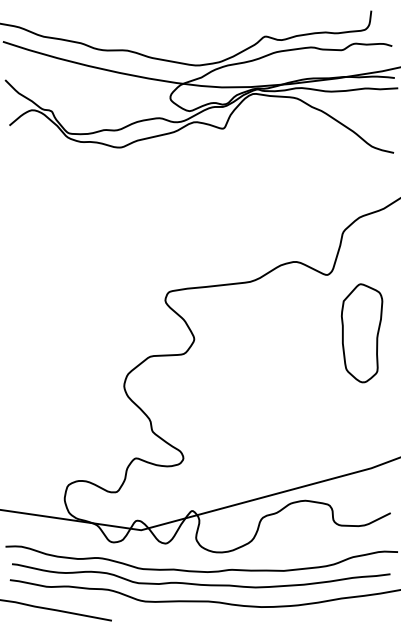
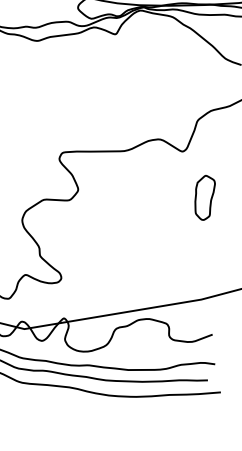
part: (362, 333) -> (204, 197), size x0.6

